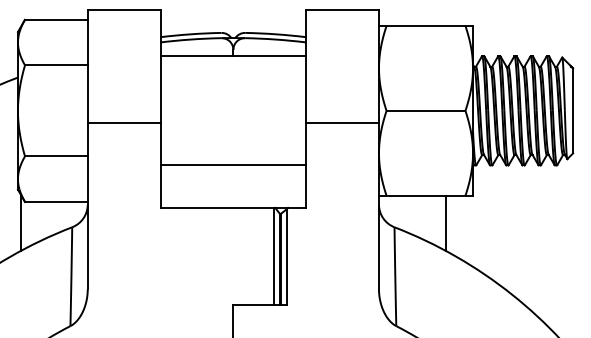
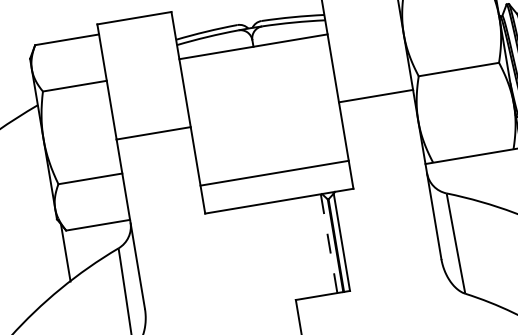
line: (233, 165) -> (274, 173), moved
line: (445, 223) -> (497, 180), removed
line: (274, 256) -> (329, 243), solid -> dashed

